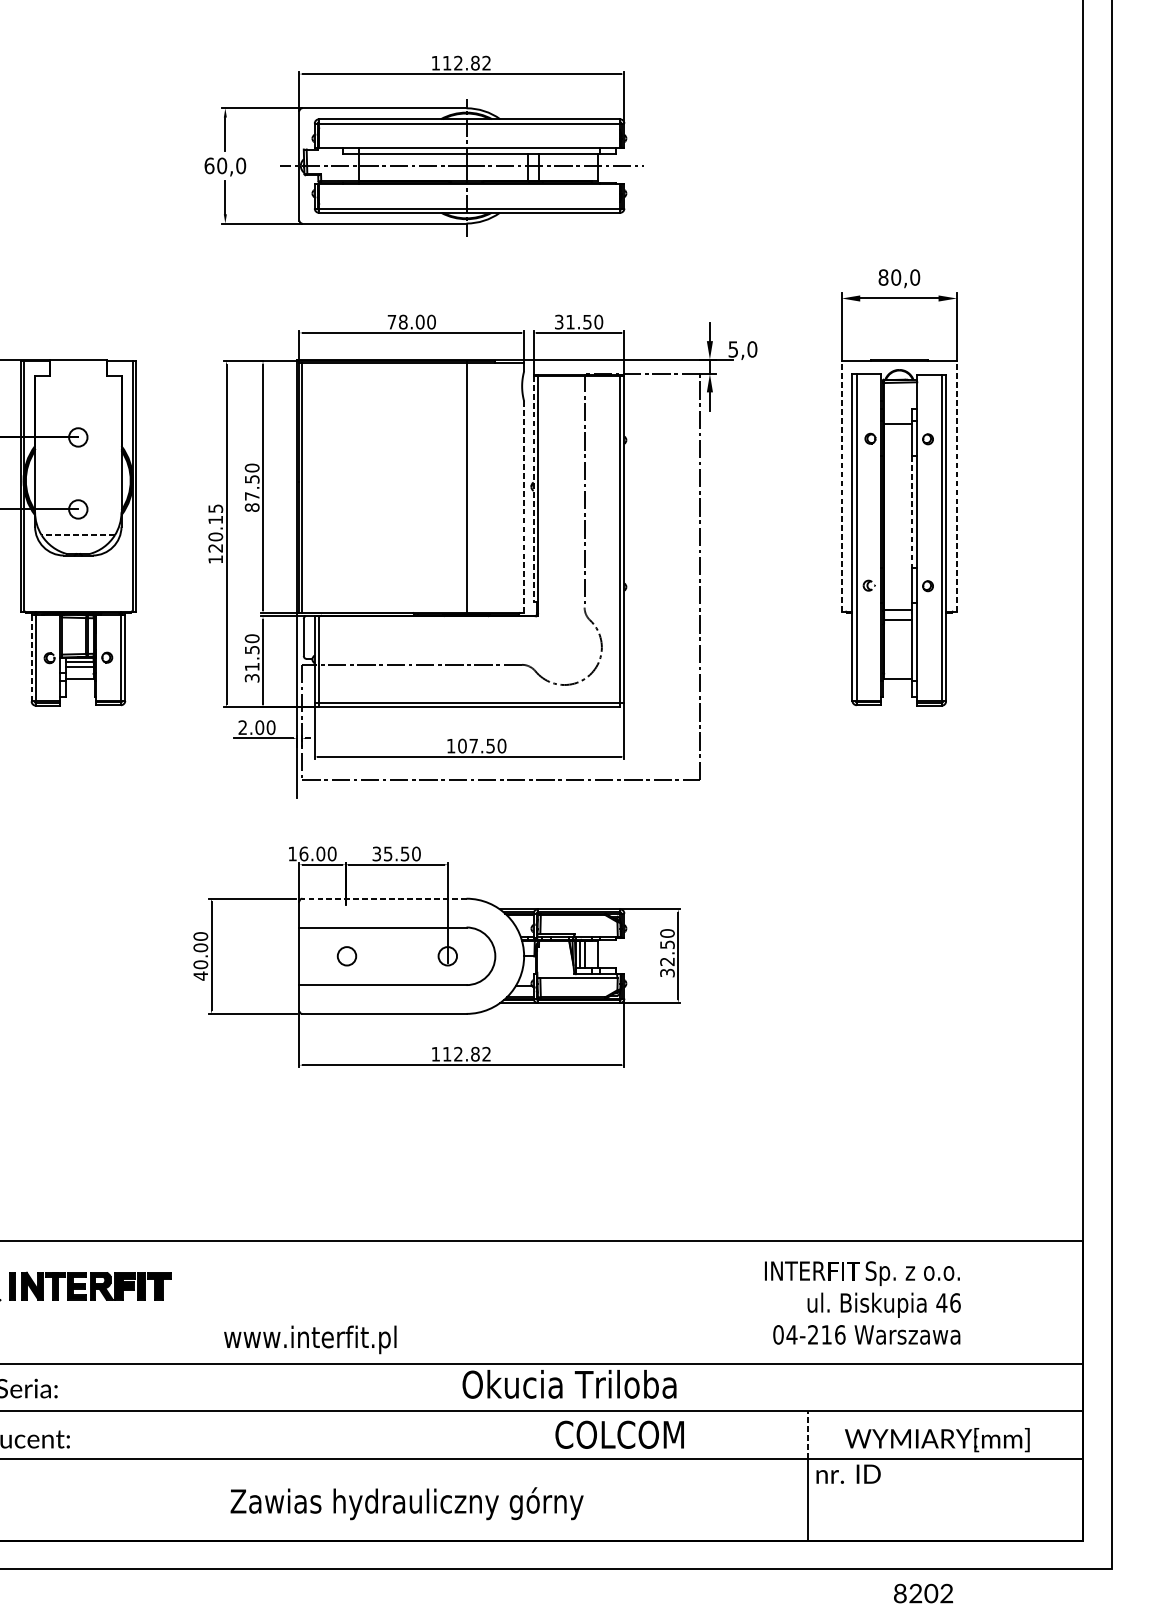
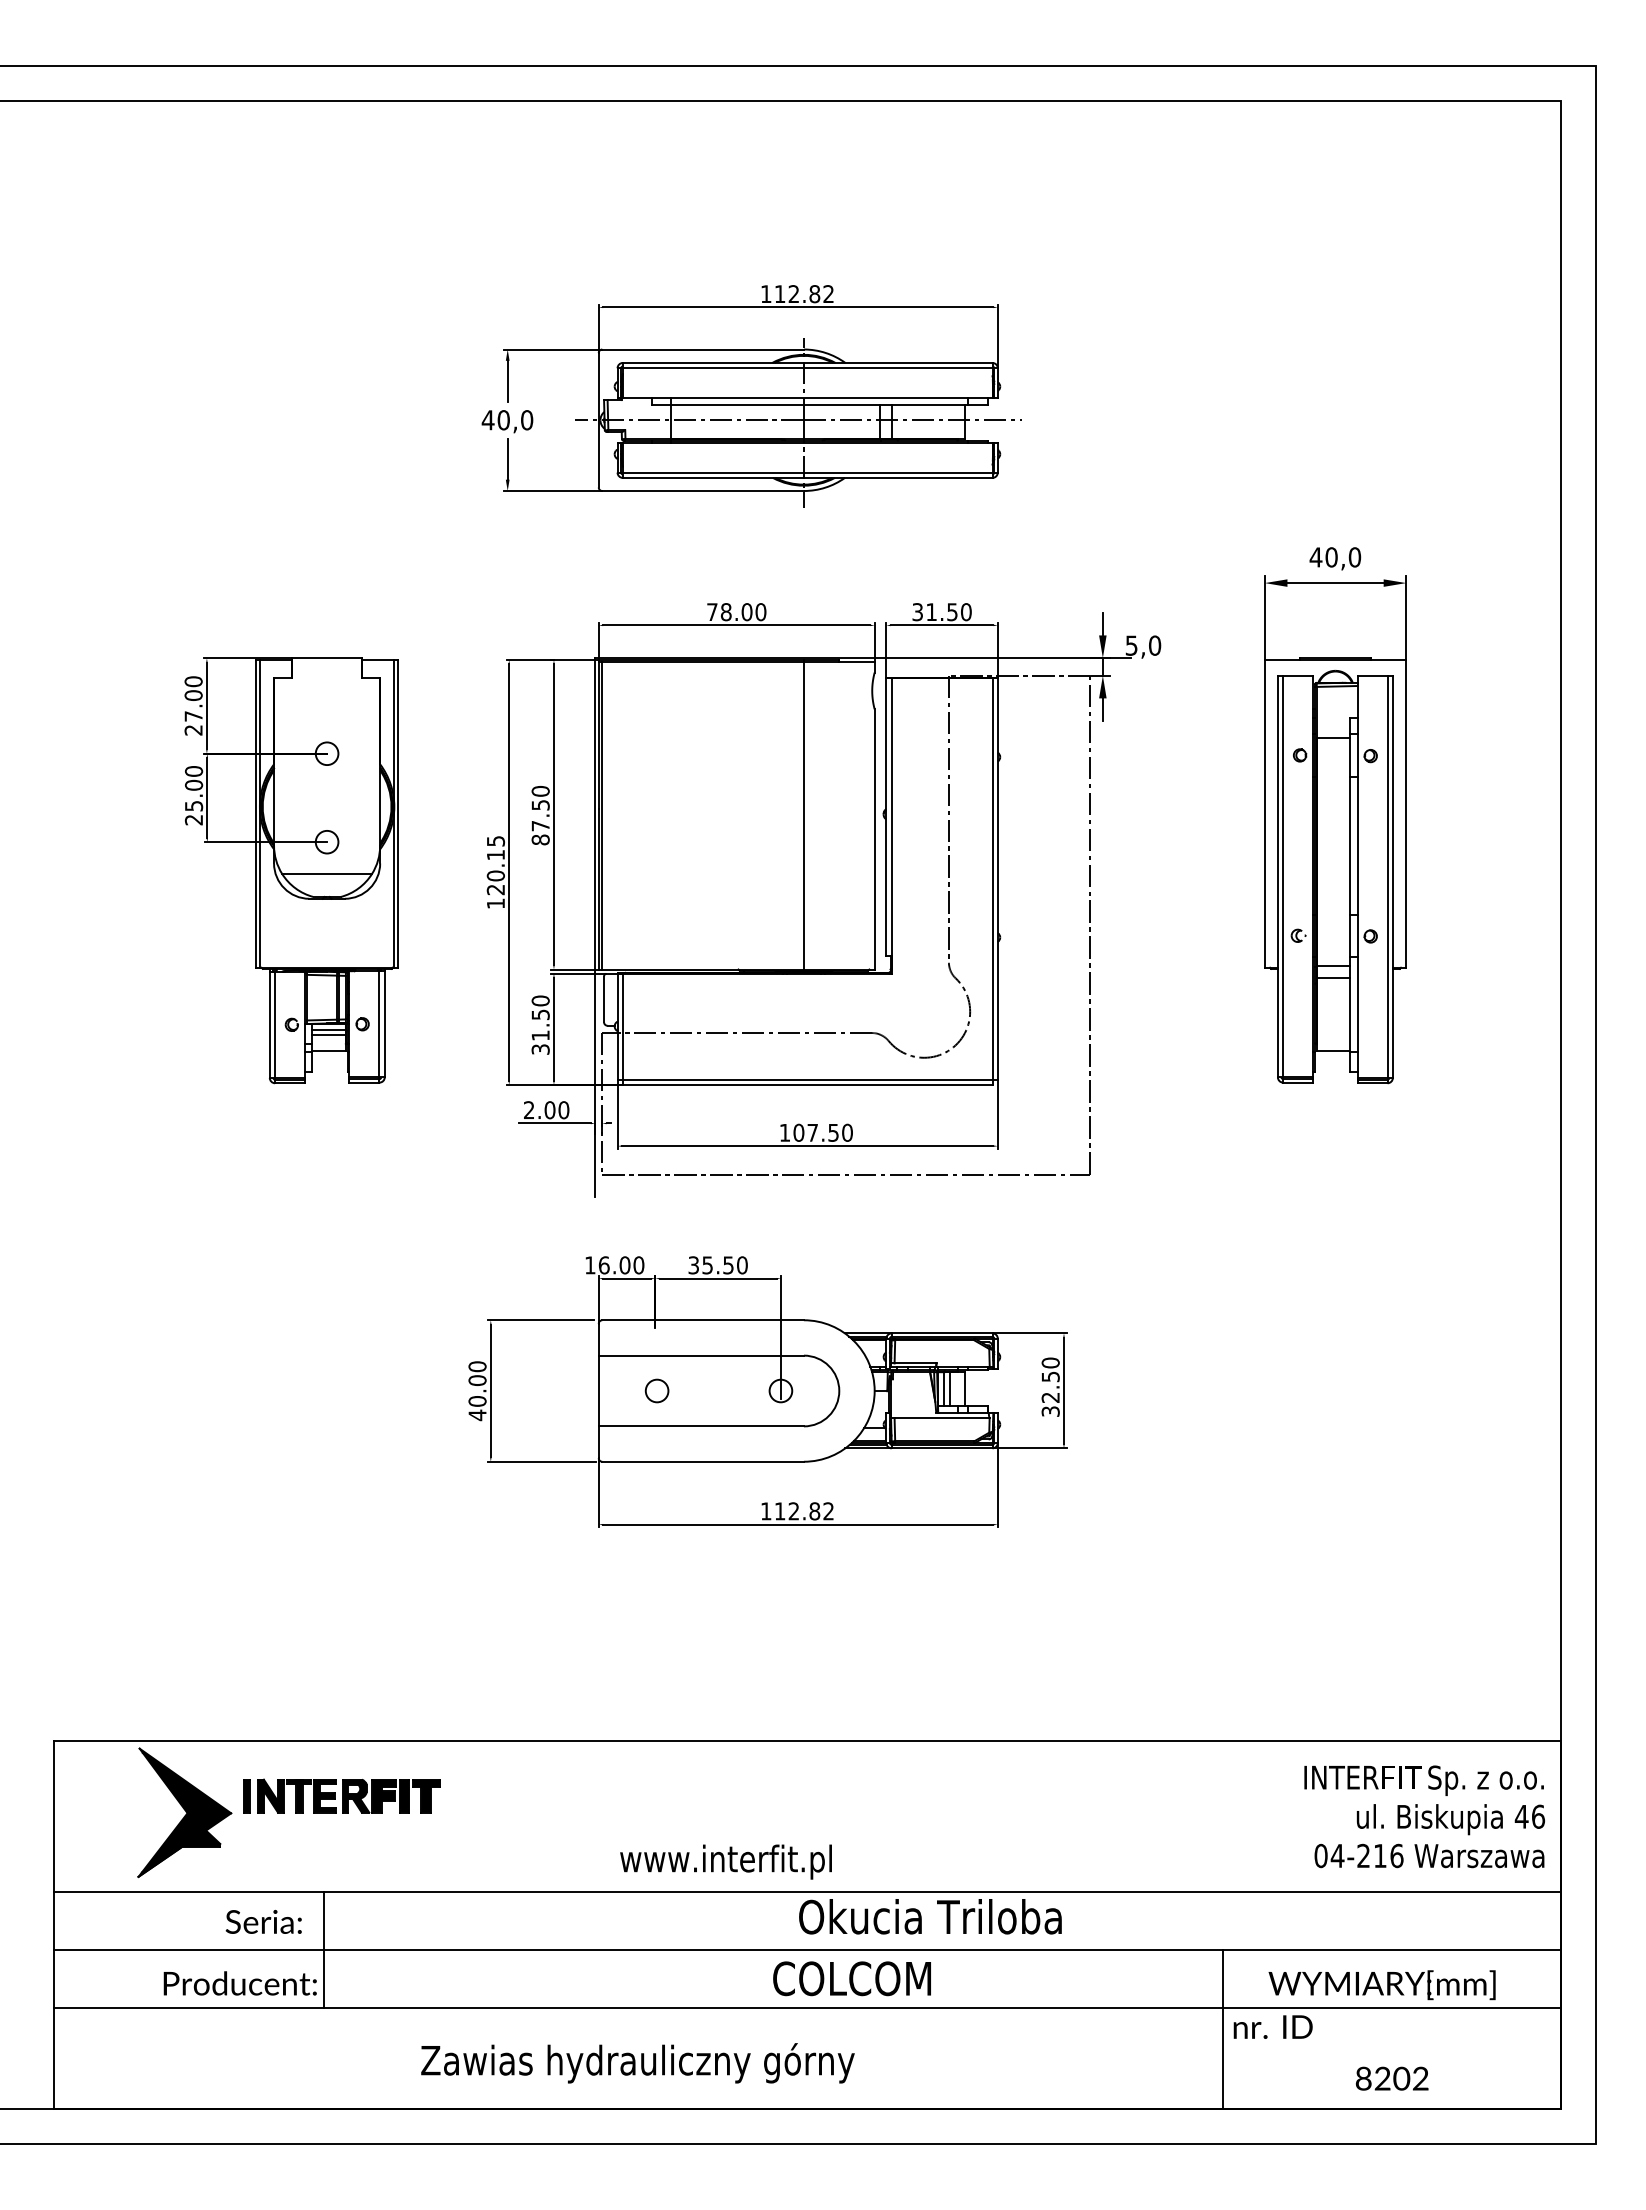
text: (208, 166) -> (487, 420), 60,0 -> 40,0
text: (883, 277) -> (1315, 557), 80,0 -> 40,0
line: (841, 486) -> (1264, 813), dashed -> solid
line: (957, 486) -> (1406, 813), dashed -> solid
line: (533, 489) -> (886, 817), dashed -> solid
line: (523, 507) -> (874, 839), dashed -> solid
line: (911, 512) -> (1350, 845), dashed -> solid
line: (78, 535) -> (327, 874), dashed -> solid
line: (31, 657) -> (269, 1024), dashed -> solid
line: (384, 898) -> (703, 1320), dashed -> solid
text: (862, 1302) -> (1424, 1816), moved
text: (309, 1339) -> (725, 1861), moved
line: (76, 1411) -> (324, 1949), added
text: (619, 1434) -> (851, 1978), moved
line: (808, 1434) -> (1223, 1978), dashed -> solid
text: (406, 1503) -> (637, 2063), moved
text: (923, 1593) -> (1392, 2078), moved

